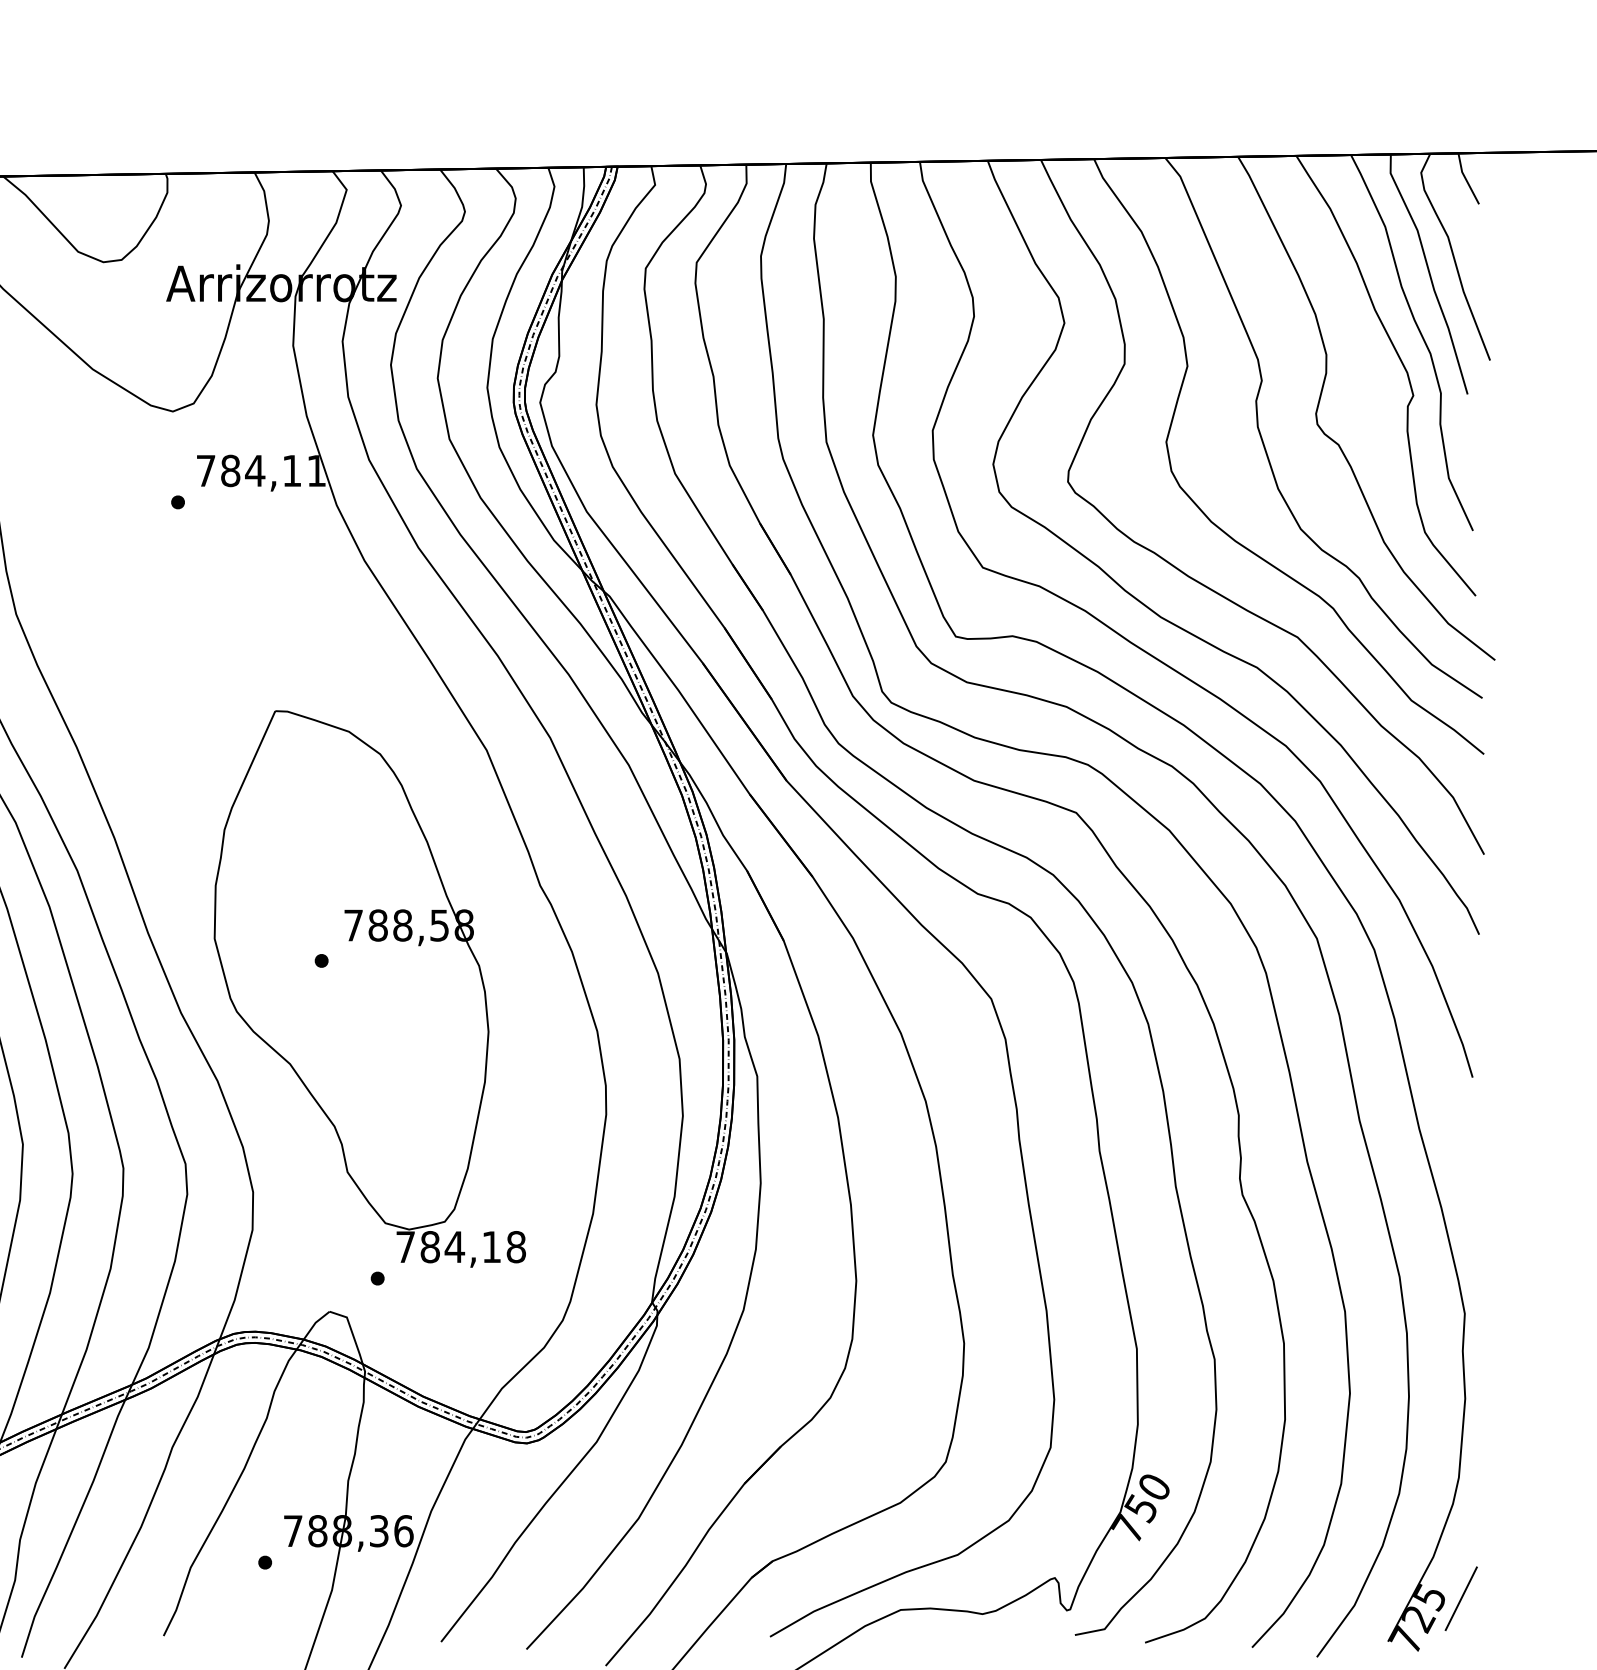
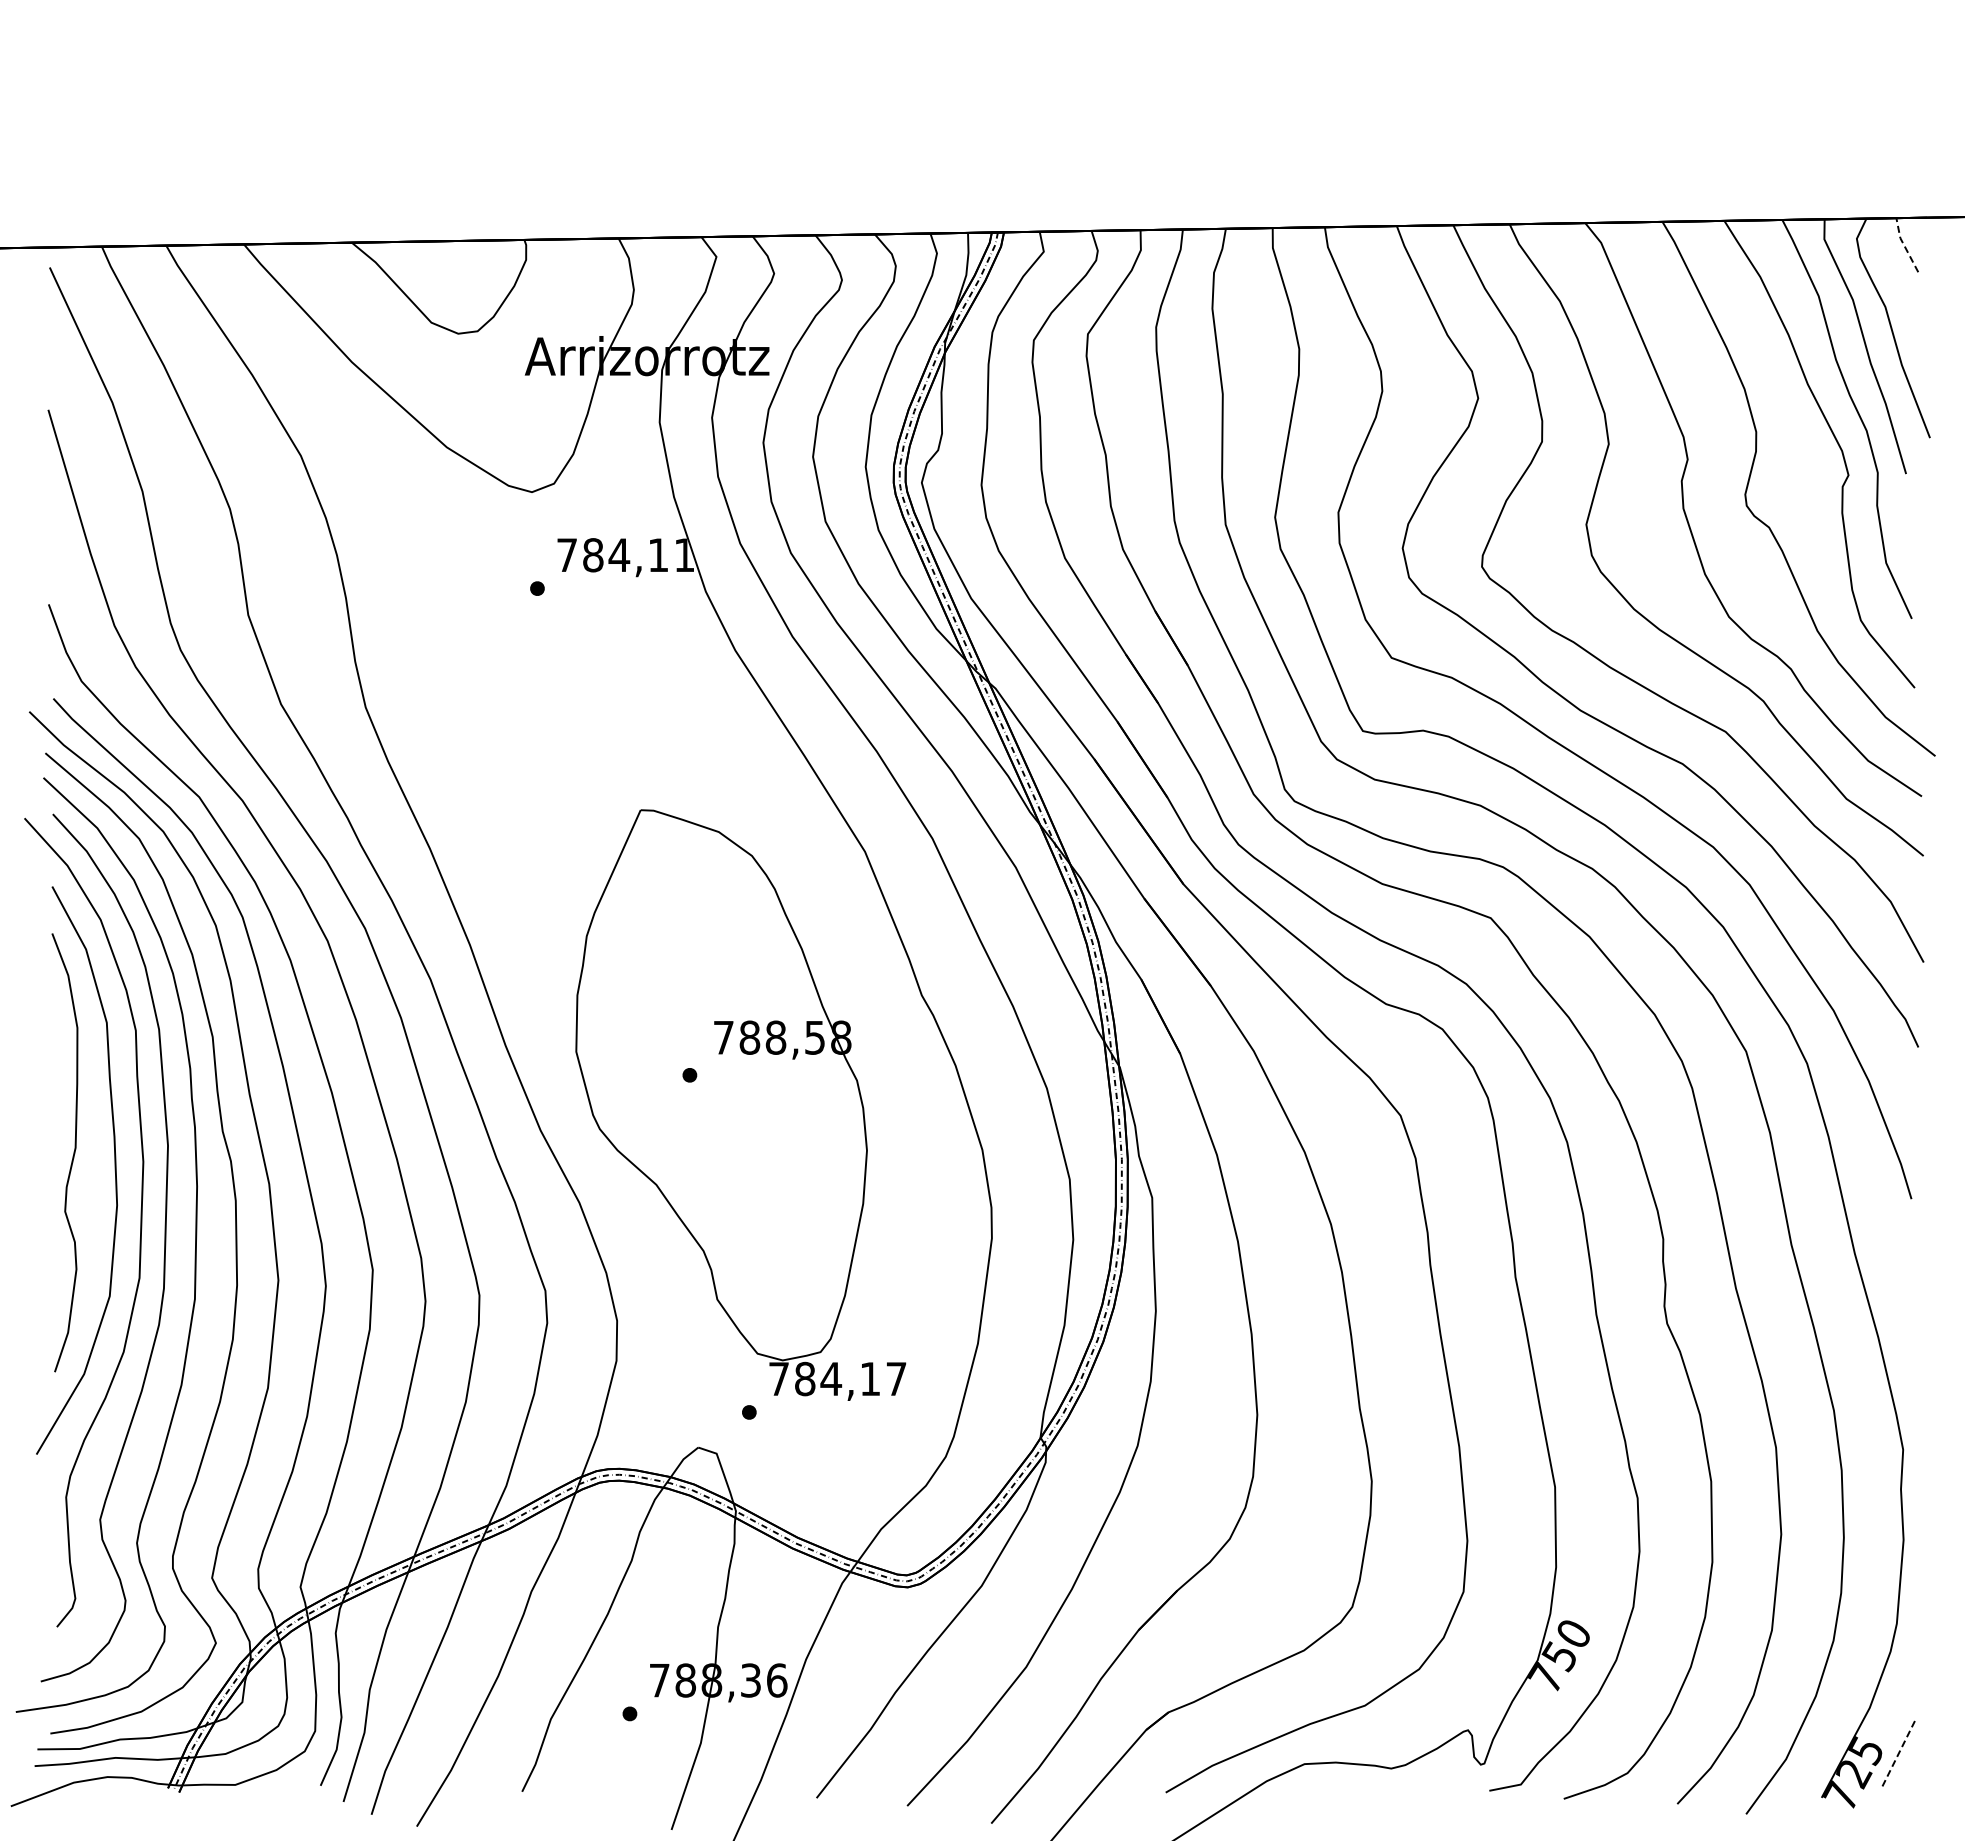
line: (1466, 179) -> (1904, 245), solid -> dashed
text: (516, 1246) -> (896, 1378), 784,18 -> 784,17
line: (1461, 1598) -> (1899, 1751), solid -> dashed

